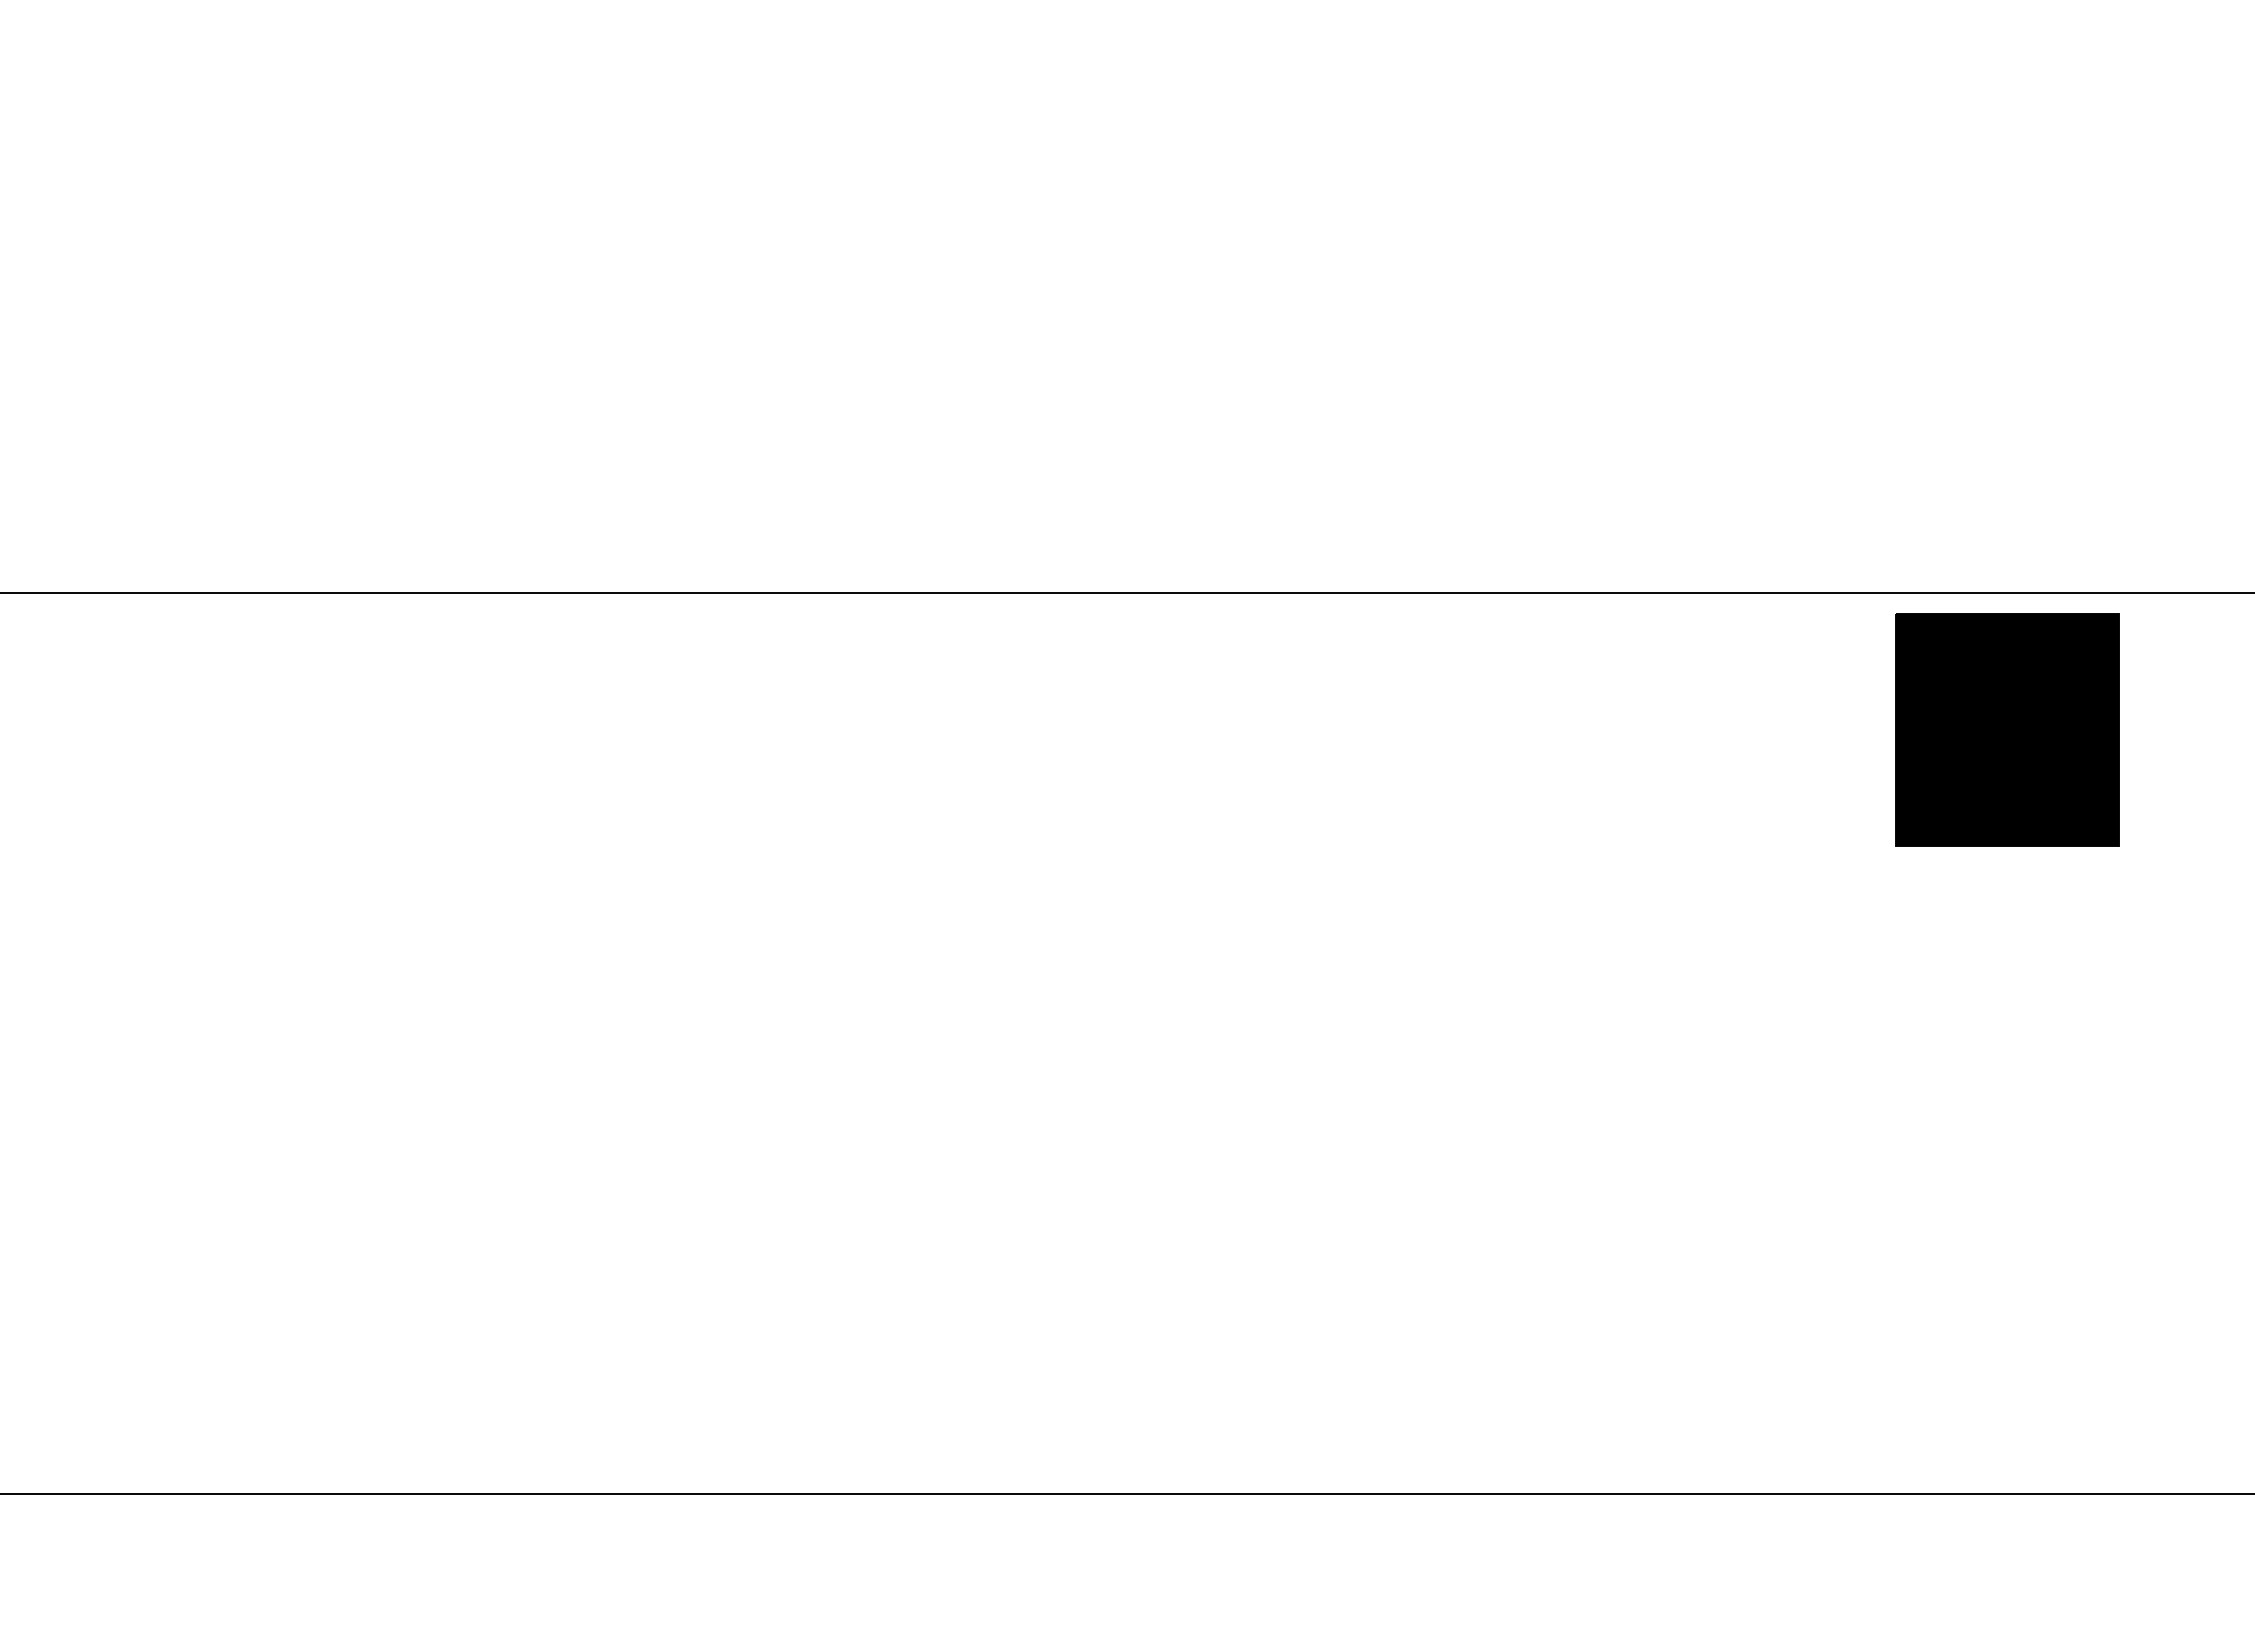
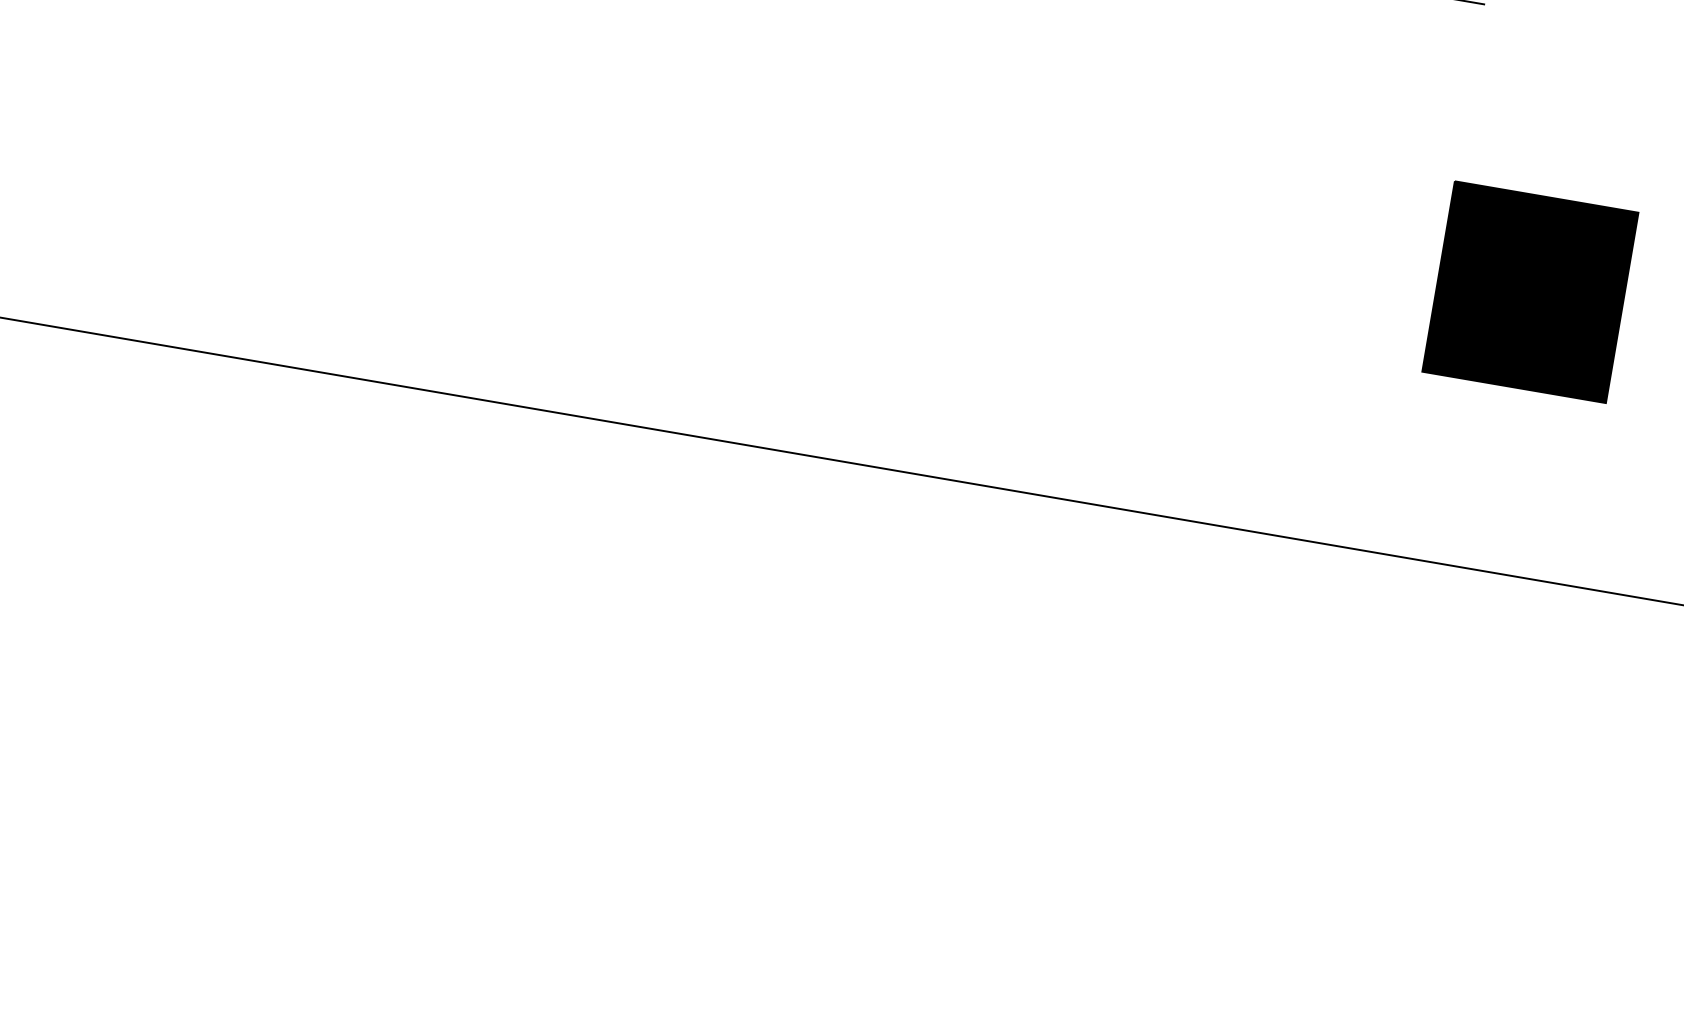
part: (2007, 729) -> (1530, 291), moved

